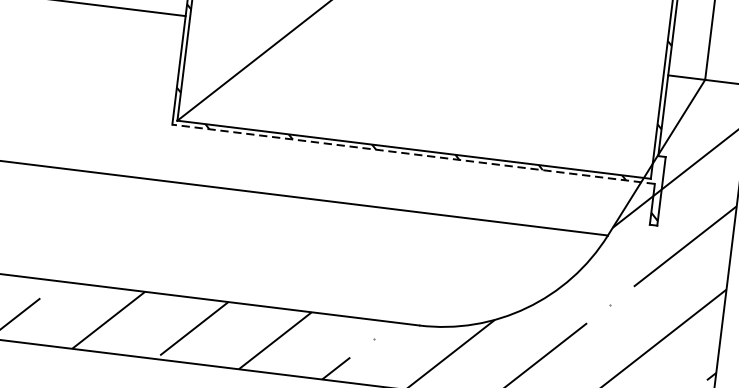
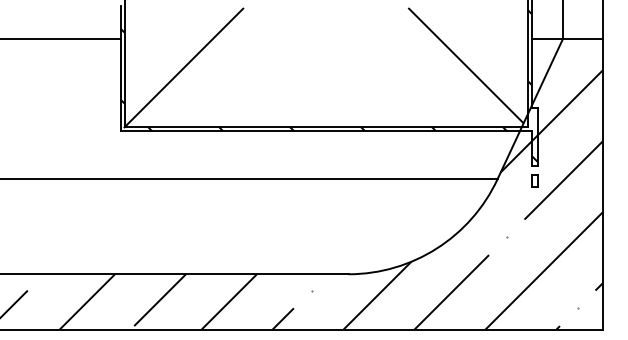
line: (587, 97) -> (466, 65), added
line: (412, 154) -> (325, 131), dashed -> solid
part: (651, 242) -> (534, 180), added

